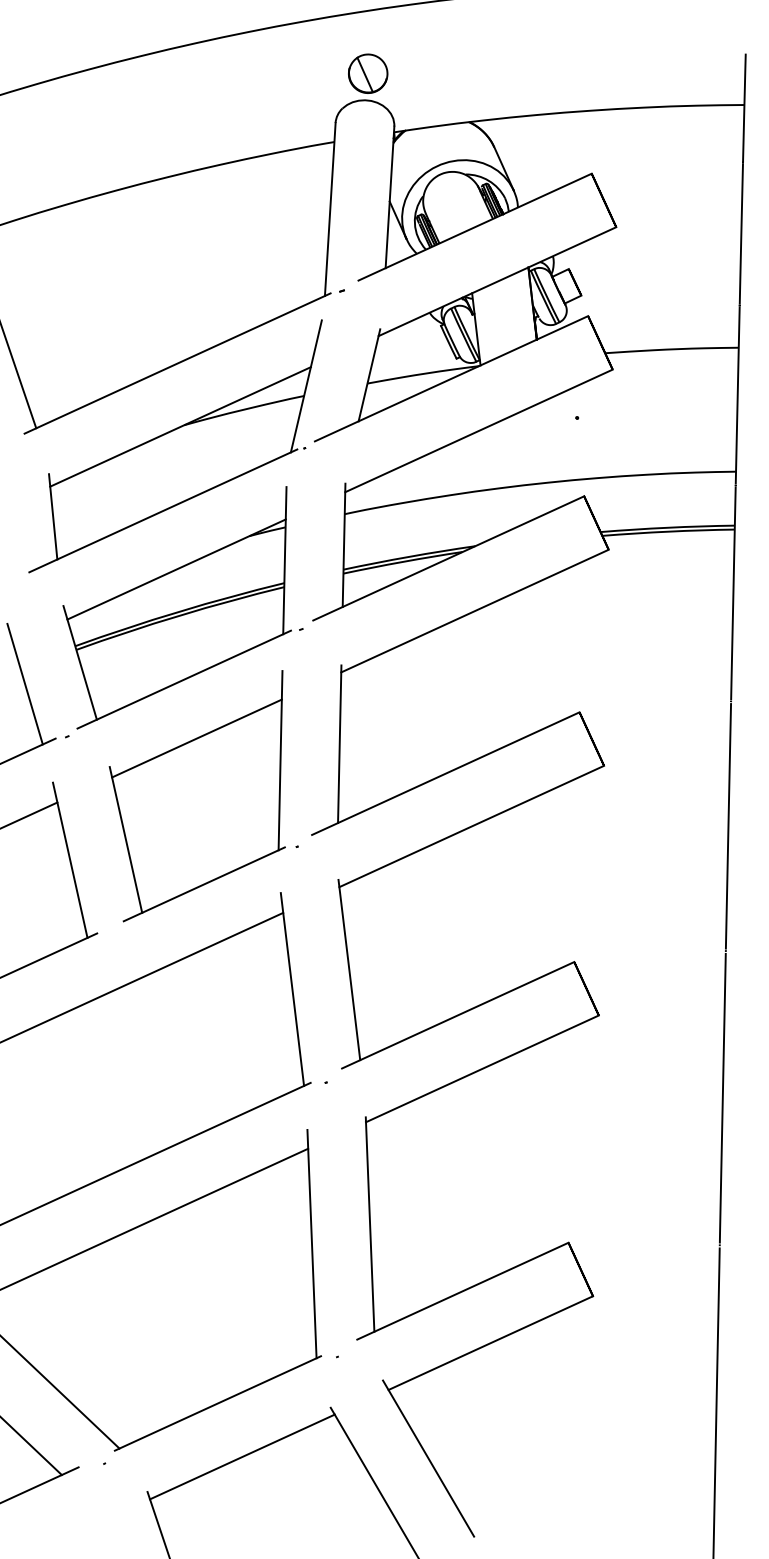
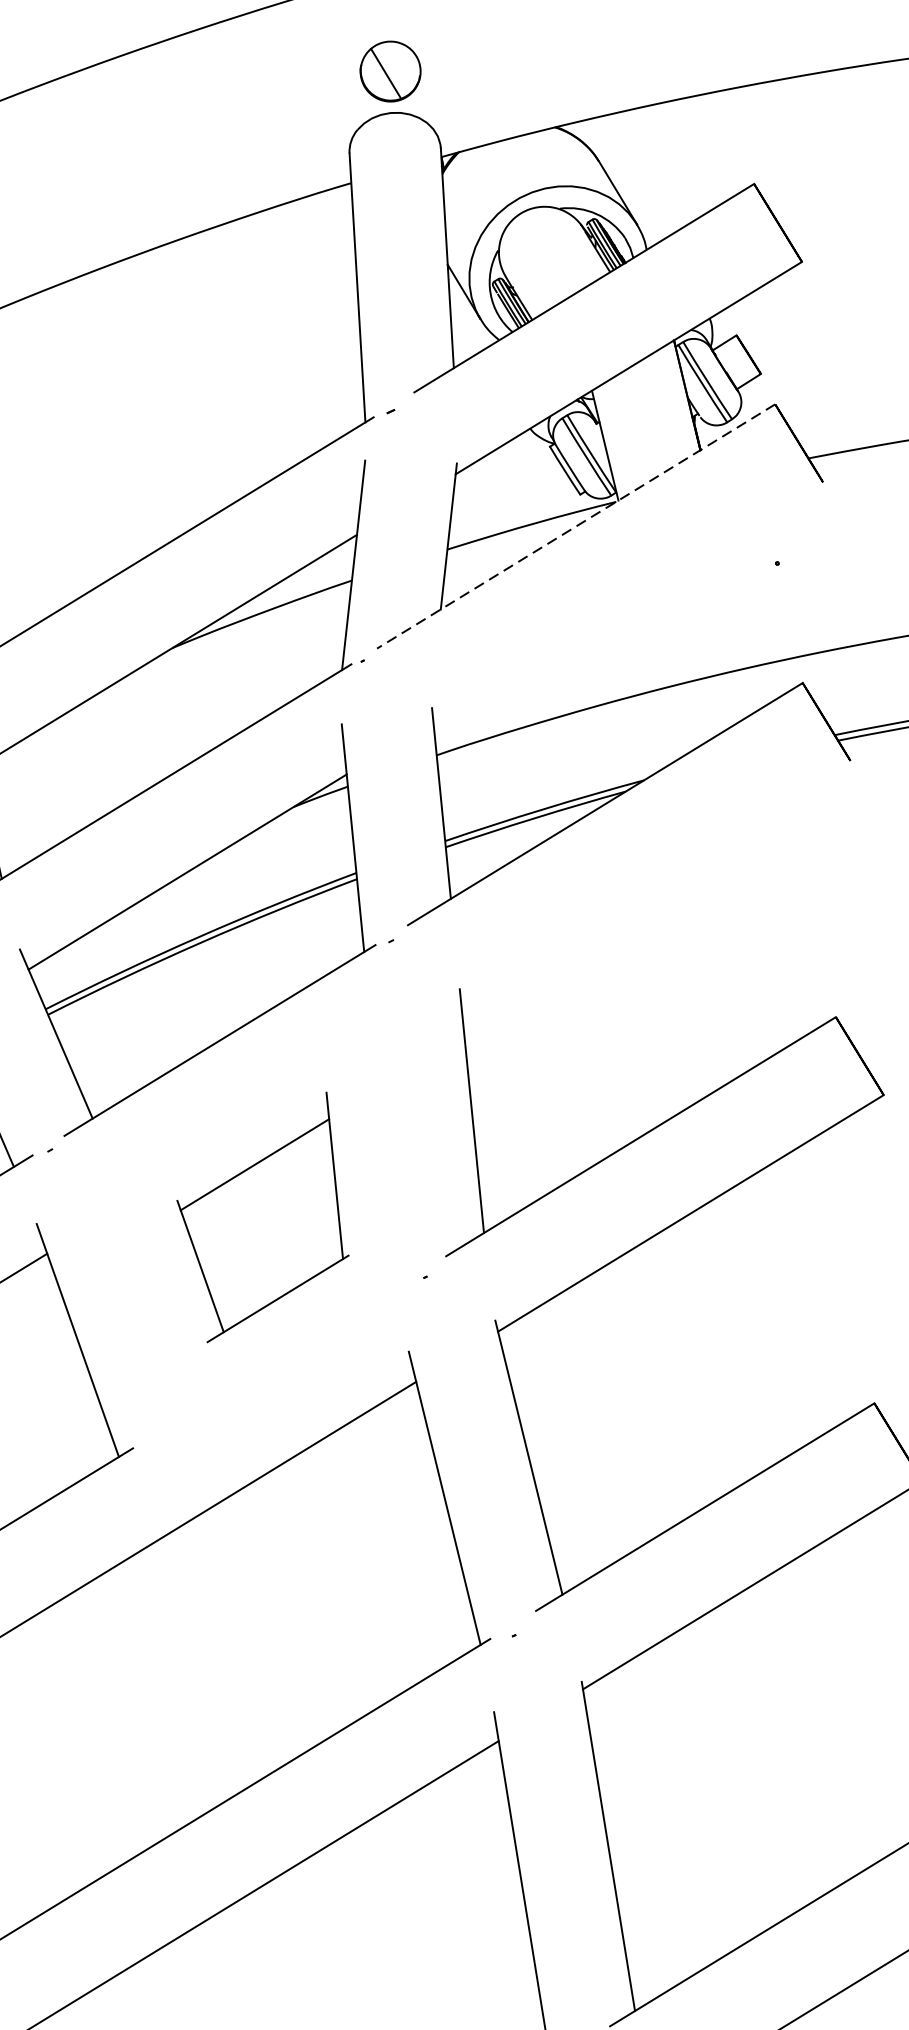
line: (451, 378) -> (576, 526), solid -> dashed
line: (478, 430) -> (627, 601), removed
line: (474, 610) -> (654, 879), removed
part: (196, 796) -> (260, 1218), size x0.6

